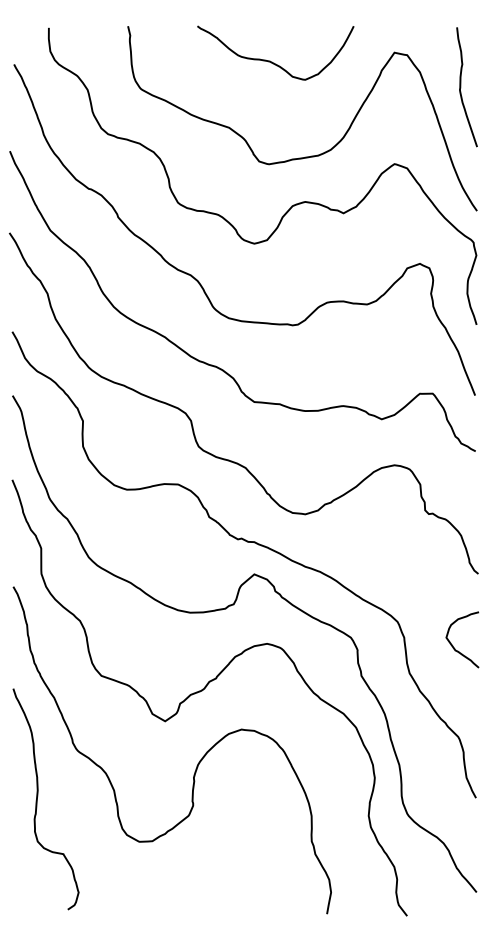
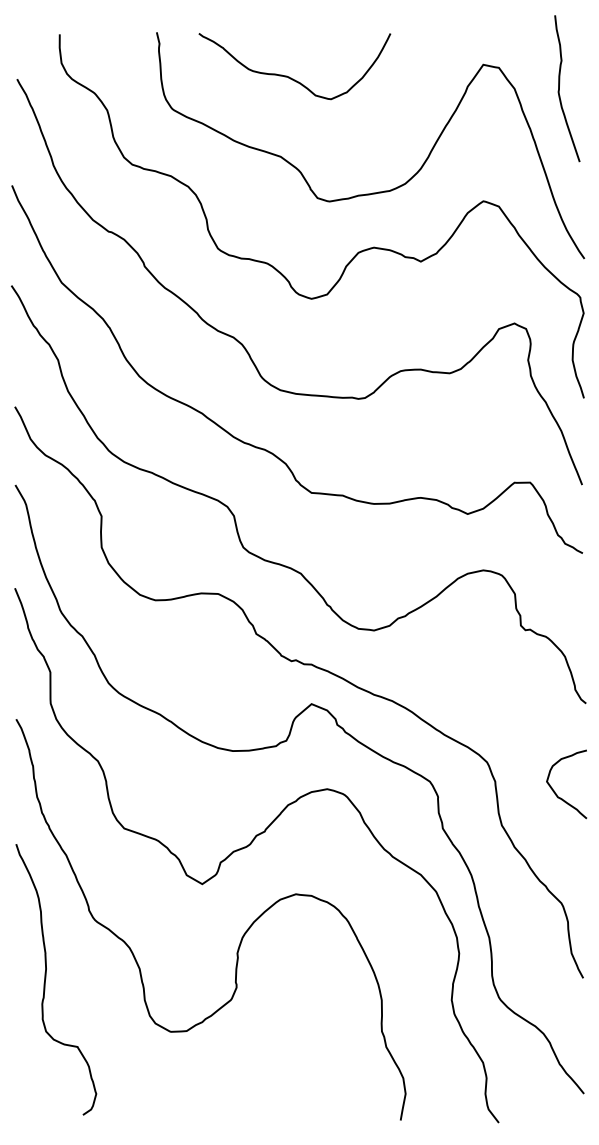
curve: (270, 60) -> (288, 75), moved
curve: (461, 87) -> (560, 89), moved

